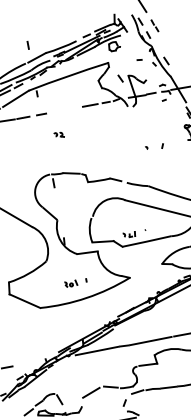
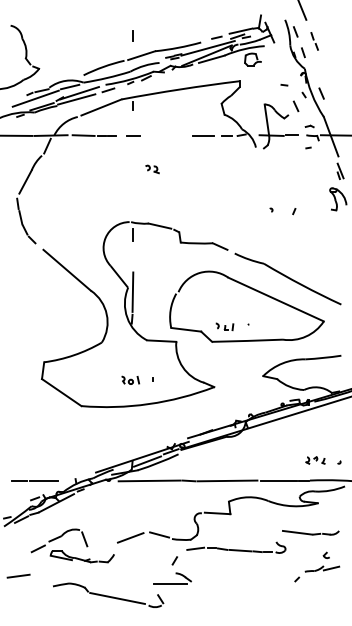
line: (120, 78) -> (295, 105), moved
line: (60, 222) -> (132, 291), added
line: (24, 364) -> (44, 480), added

